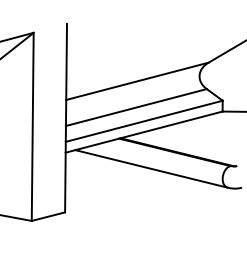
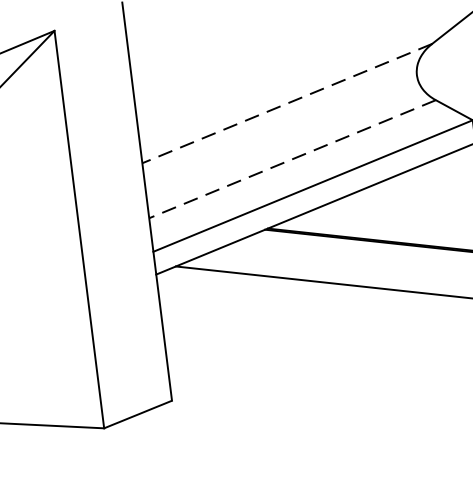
line: (137, 81) -> (287, 103), solid -> dashed
line: (136, 107) -> (292, 159), solid -> dashed

